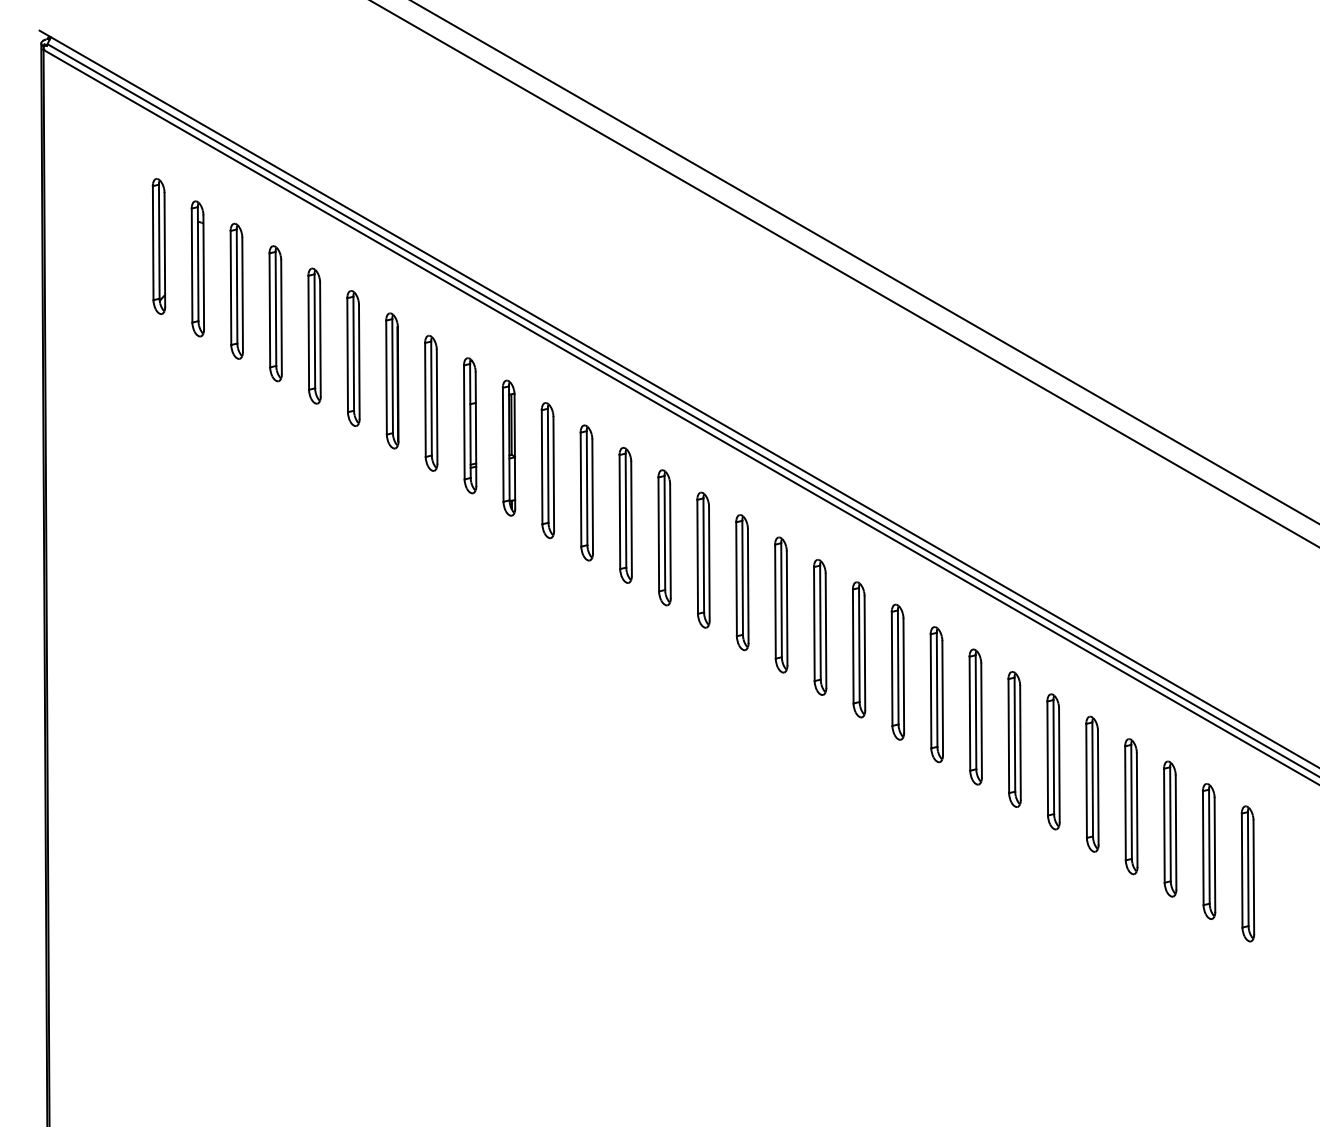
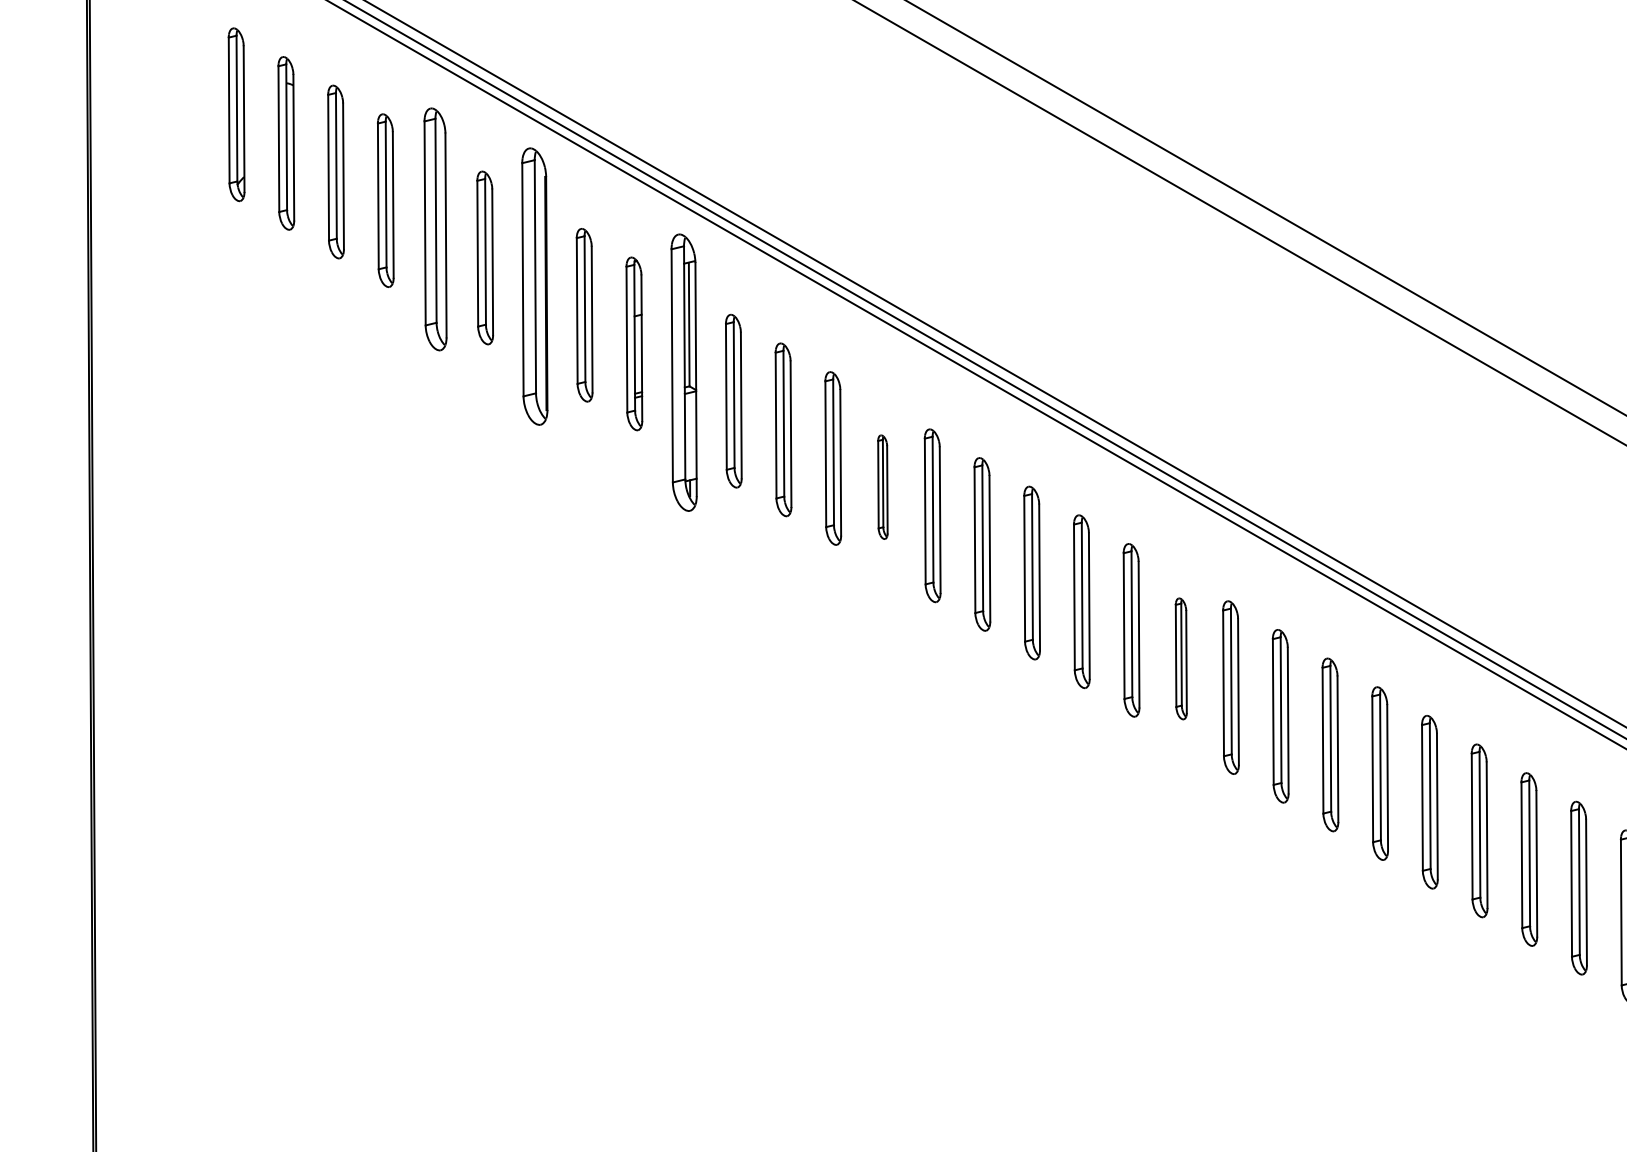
part: (314, 335) -> (435, 228), size x1.4
part: (392, 380) -> (535, 286), size x1.6
part: (508, 447) -> (683, 371), size x1.6
part: (664, 537) -> (882, 486), size x0.6
part: (897, 671) -> (1180, 658), size x0.7

